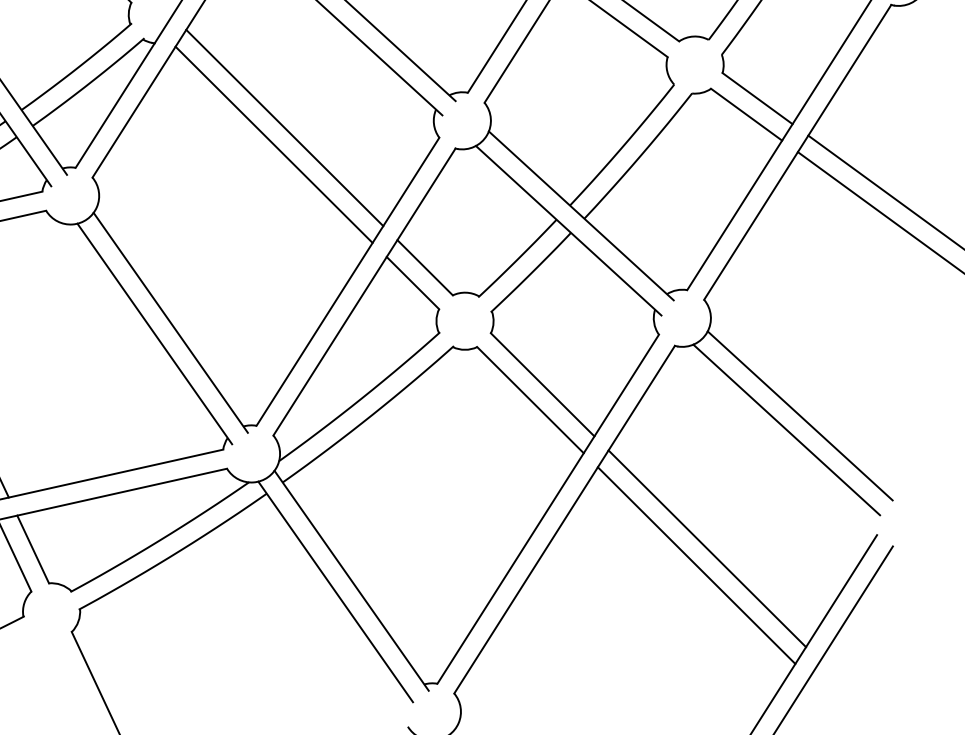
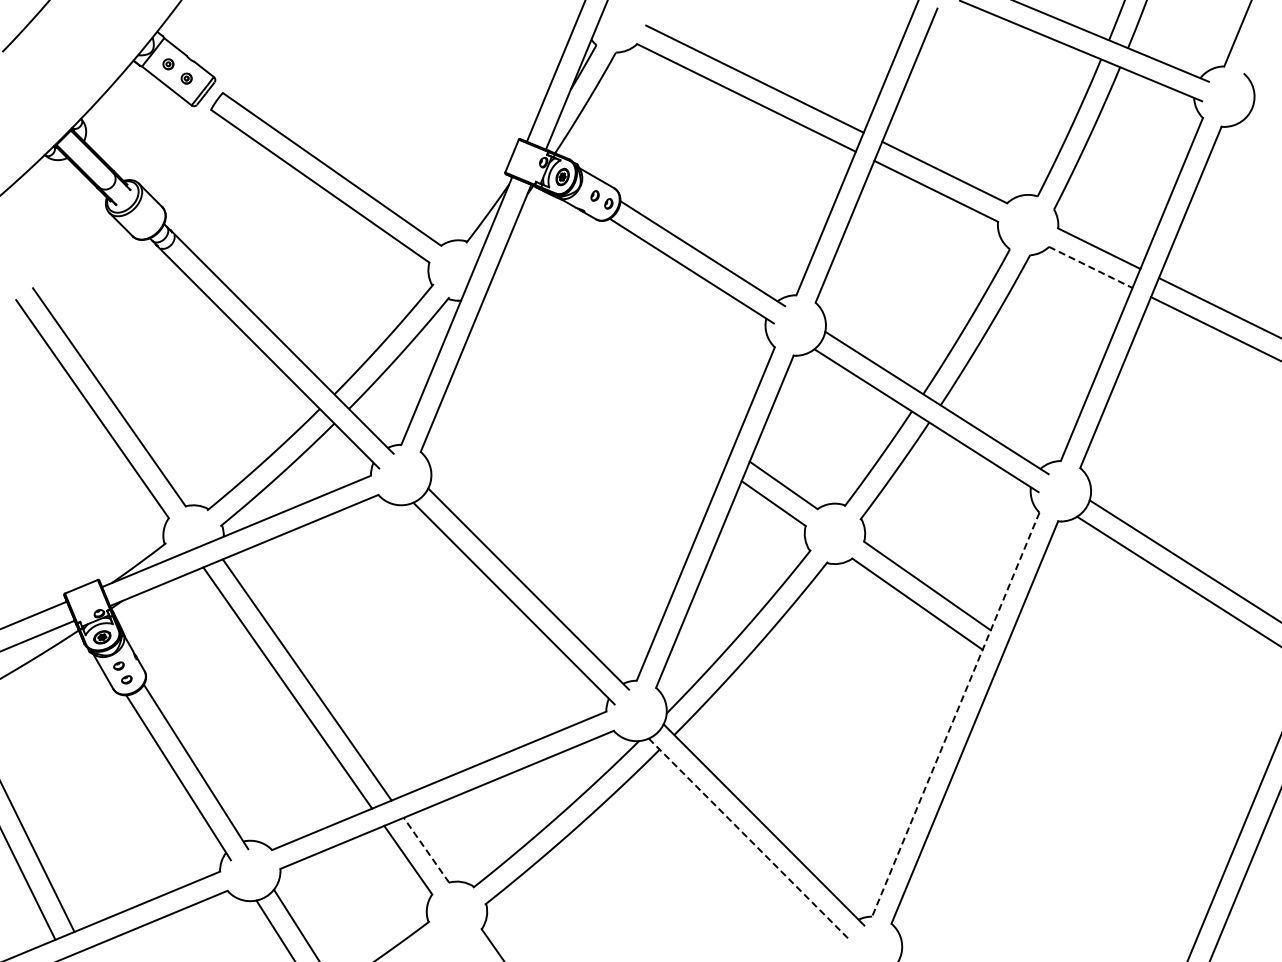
line: (746, 114) -> (1090, 267), solid -> dashed
line: (284, 127) -> (611, 364), removed
line: (273, 144) -> (603, 384), removed
line: (547, 509) -> (955, 714), solid -> dashed
line: (707, 548) -> (1128, 726), removed
line: (33, 549) -> (426, 850), solid -> dashed
line: (696, 564) -> (1120, 745), removed
line: (335, 591) -> (749, 839), solid -> dashed

